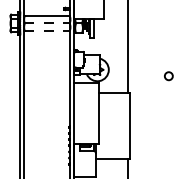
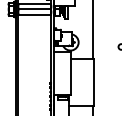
line: (47, 23) -> (34, 9), dashed -> solid
line: (47, 31) -> (34, 15), dashed -> solid

